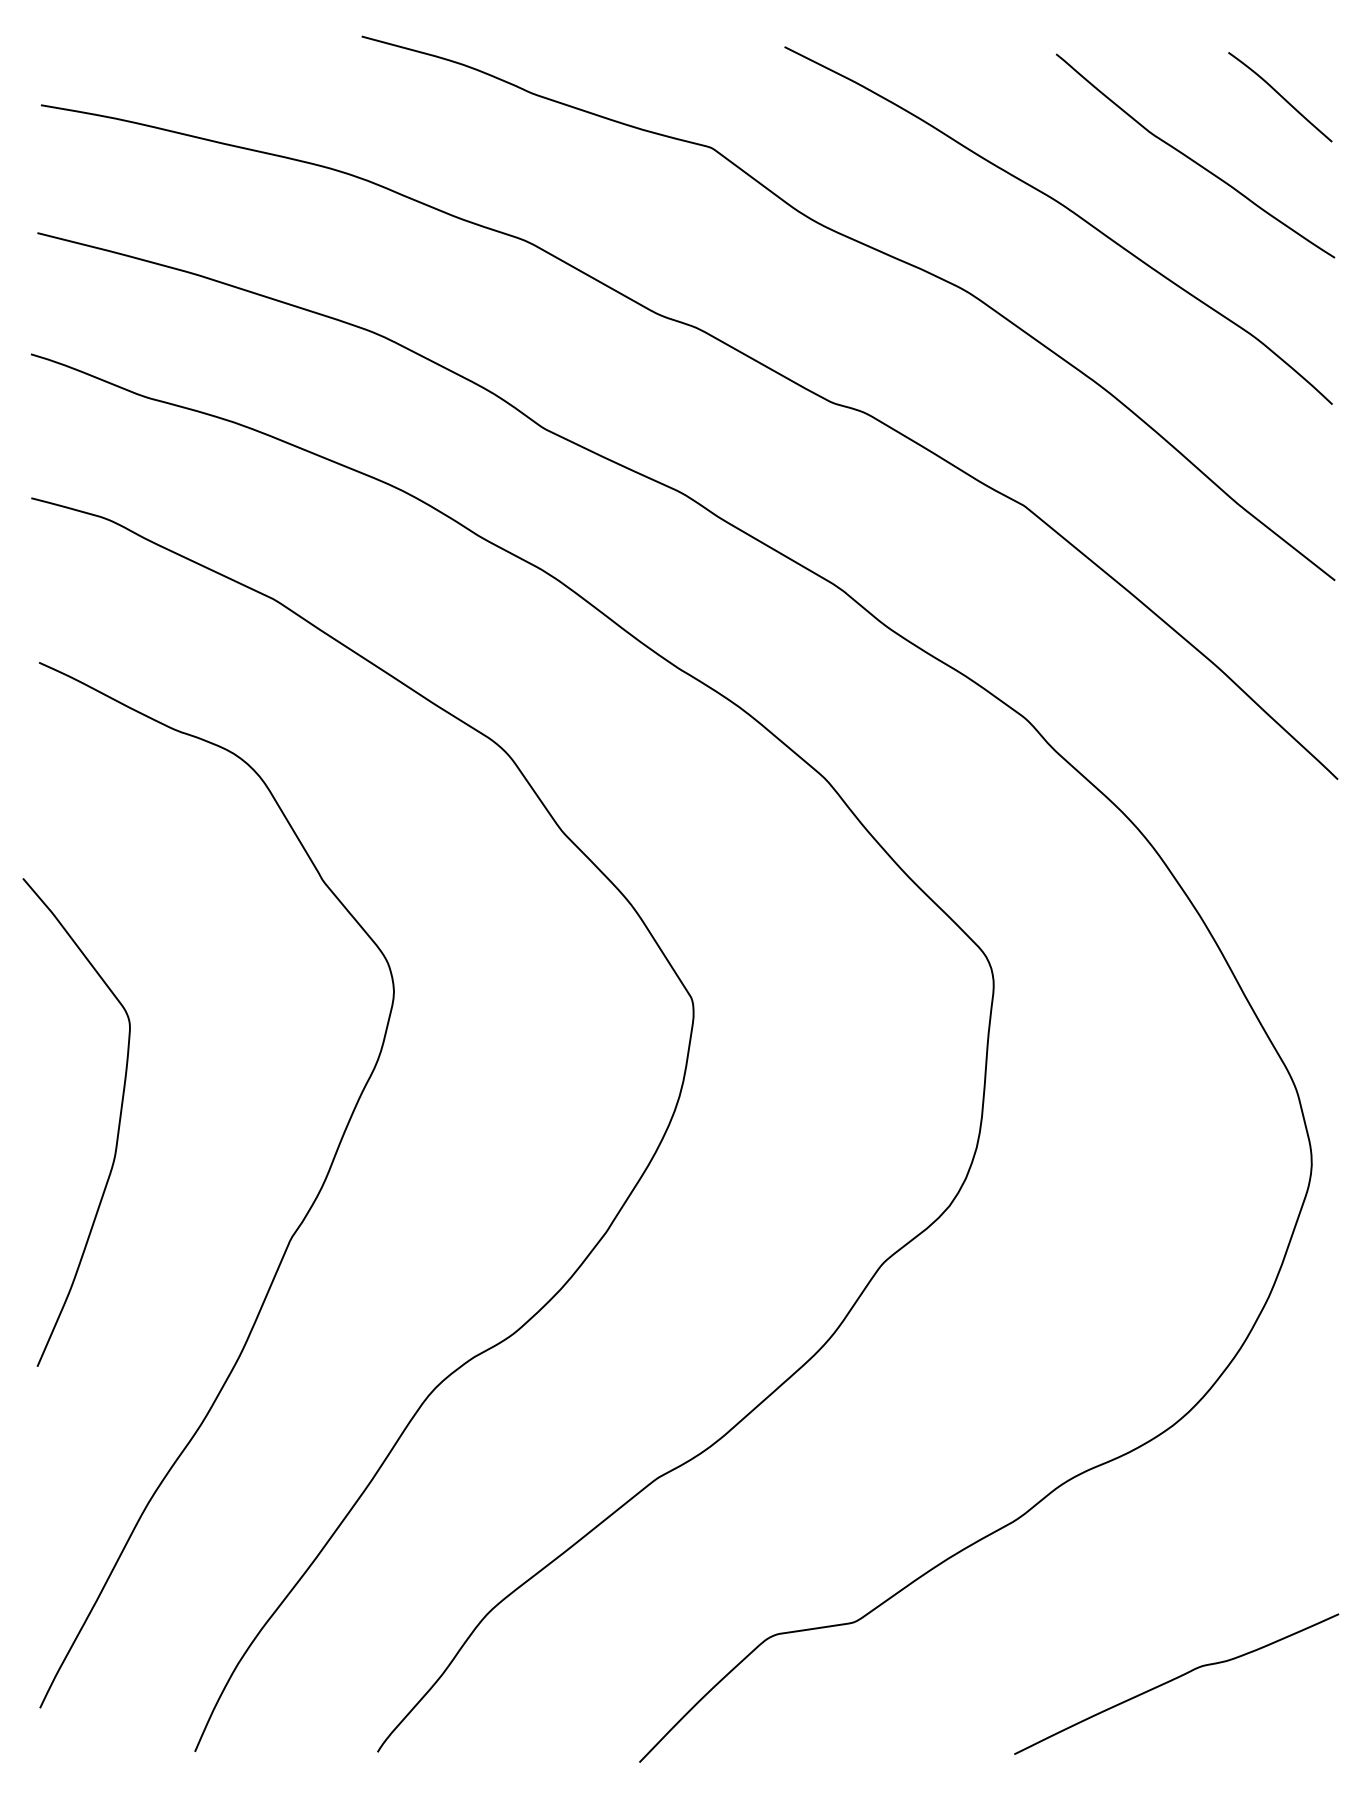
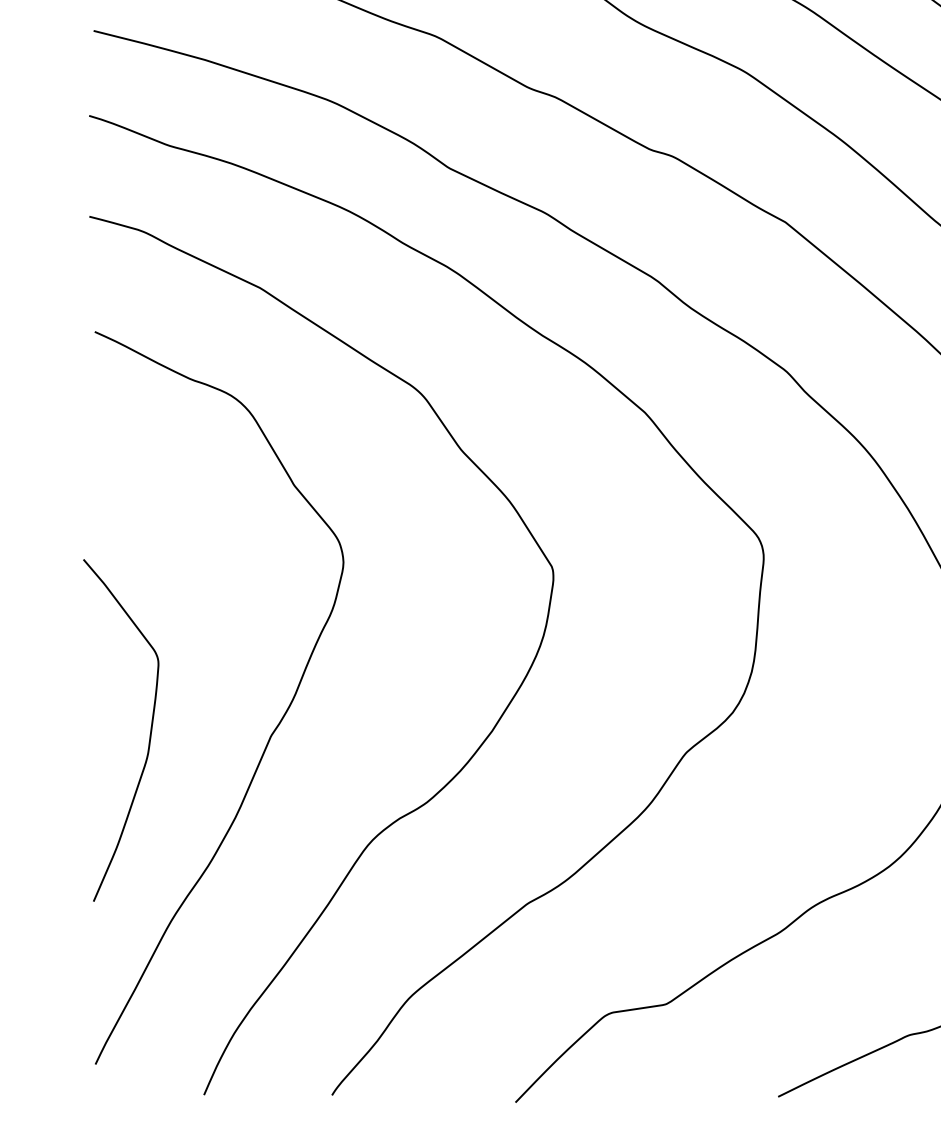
curve: (117, 1129) -> (149, 735), moved

